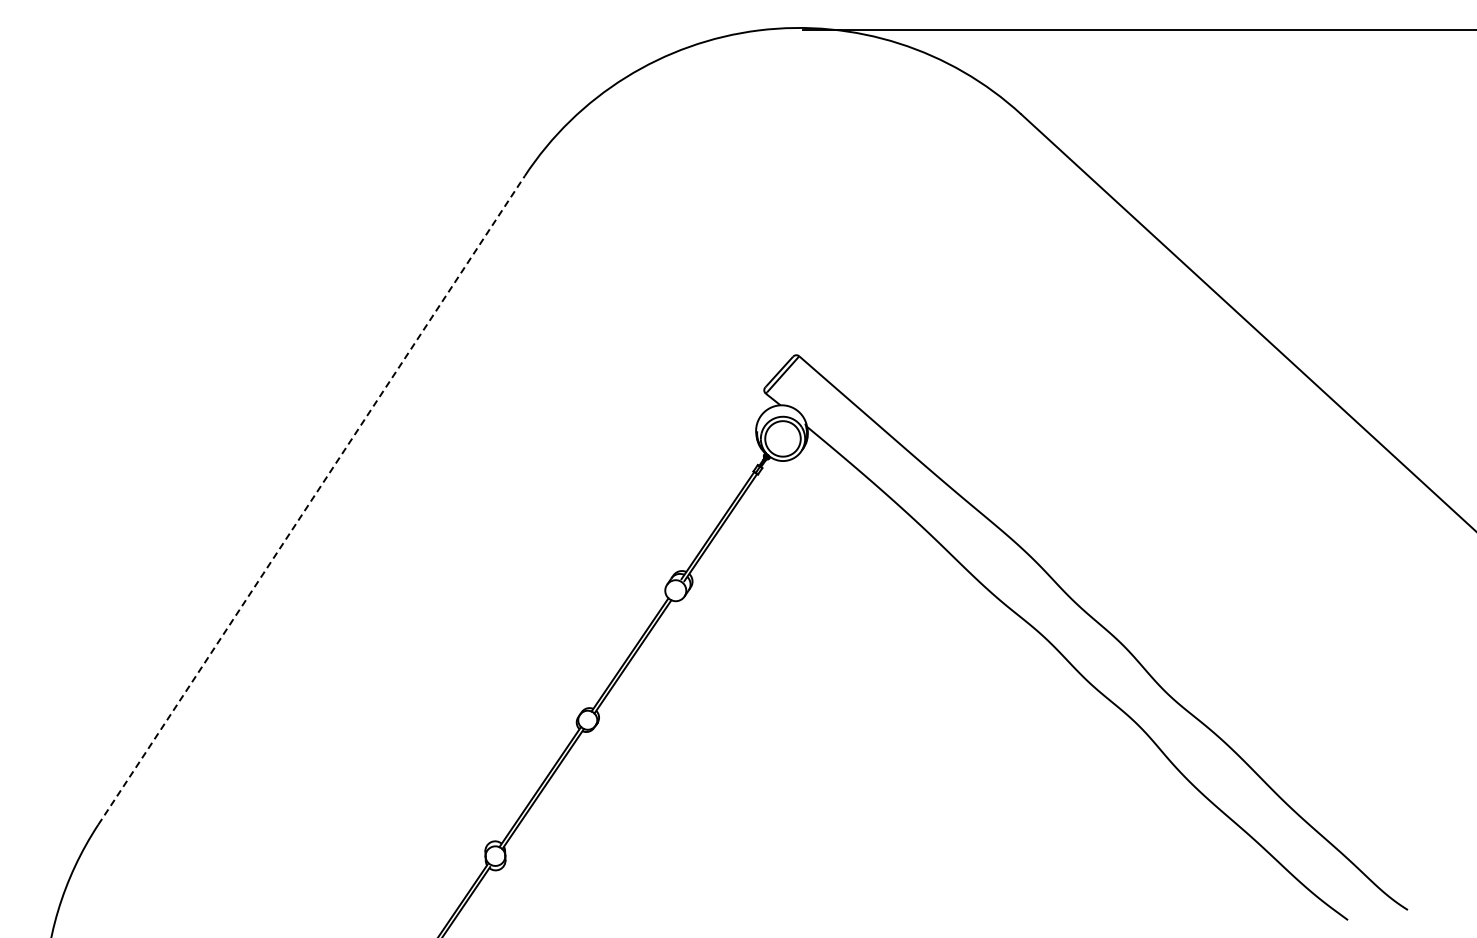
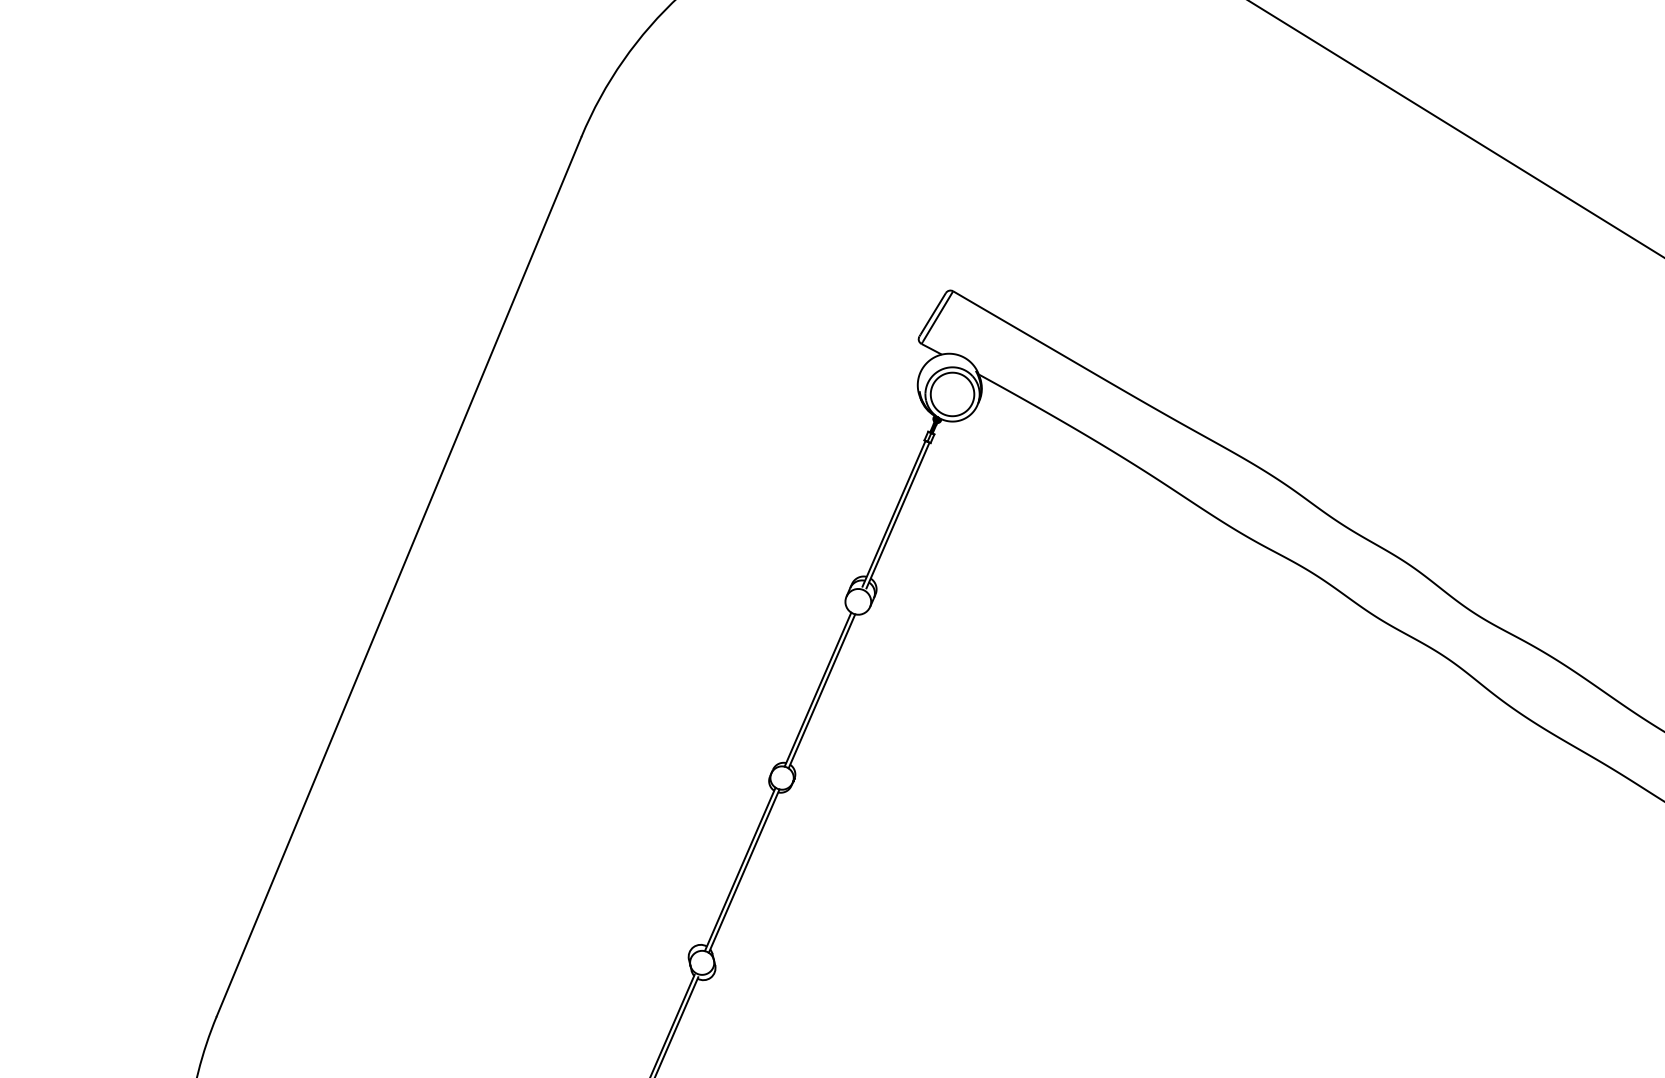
line: (311, 499) -> (398, 575), dashed -> solid

